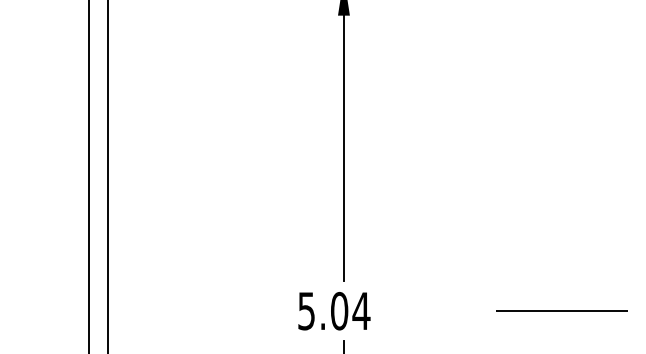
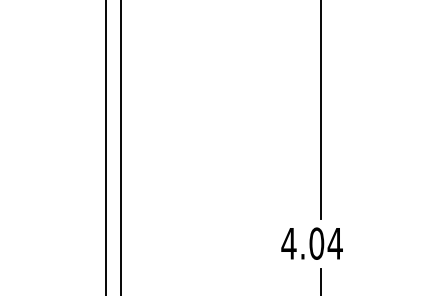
text: (306, 311) -> (288, 243), 5.04 -> 4.04

